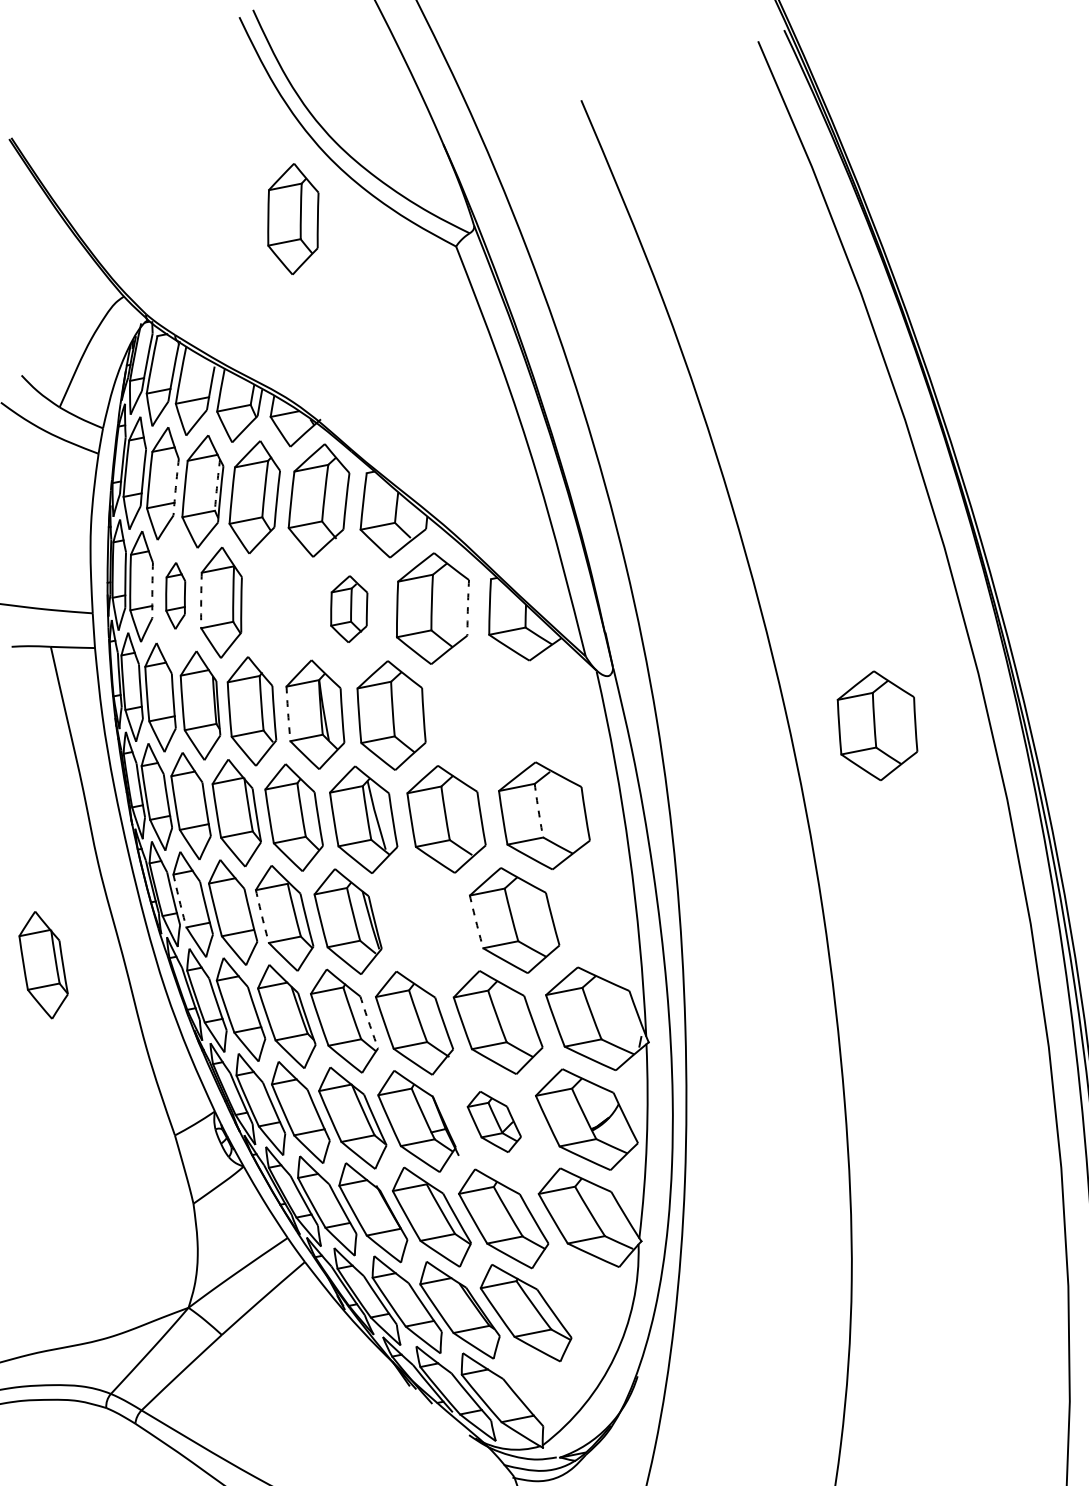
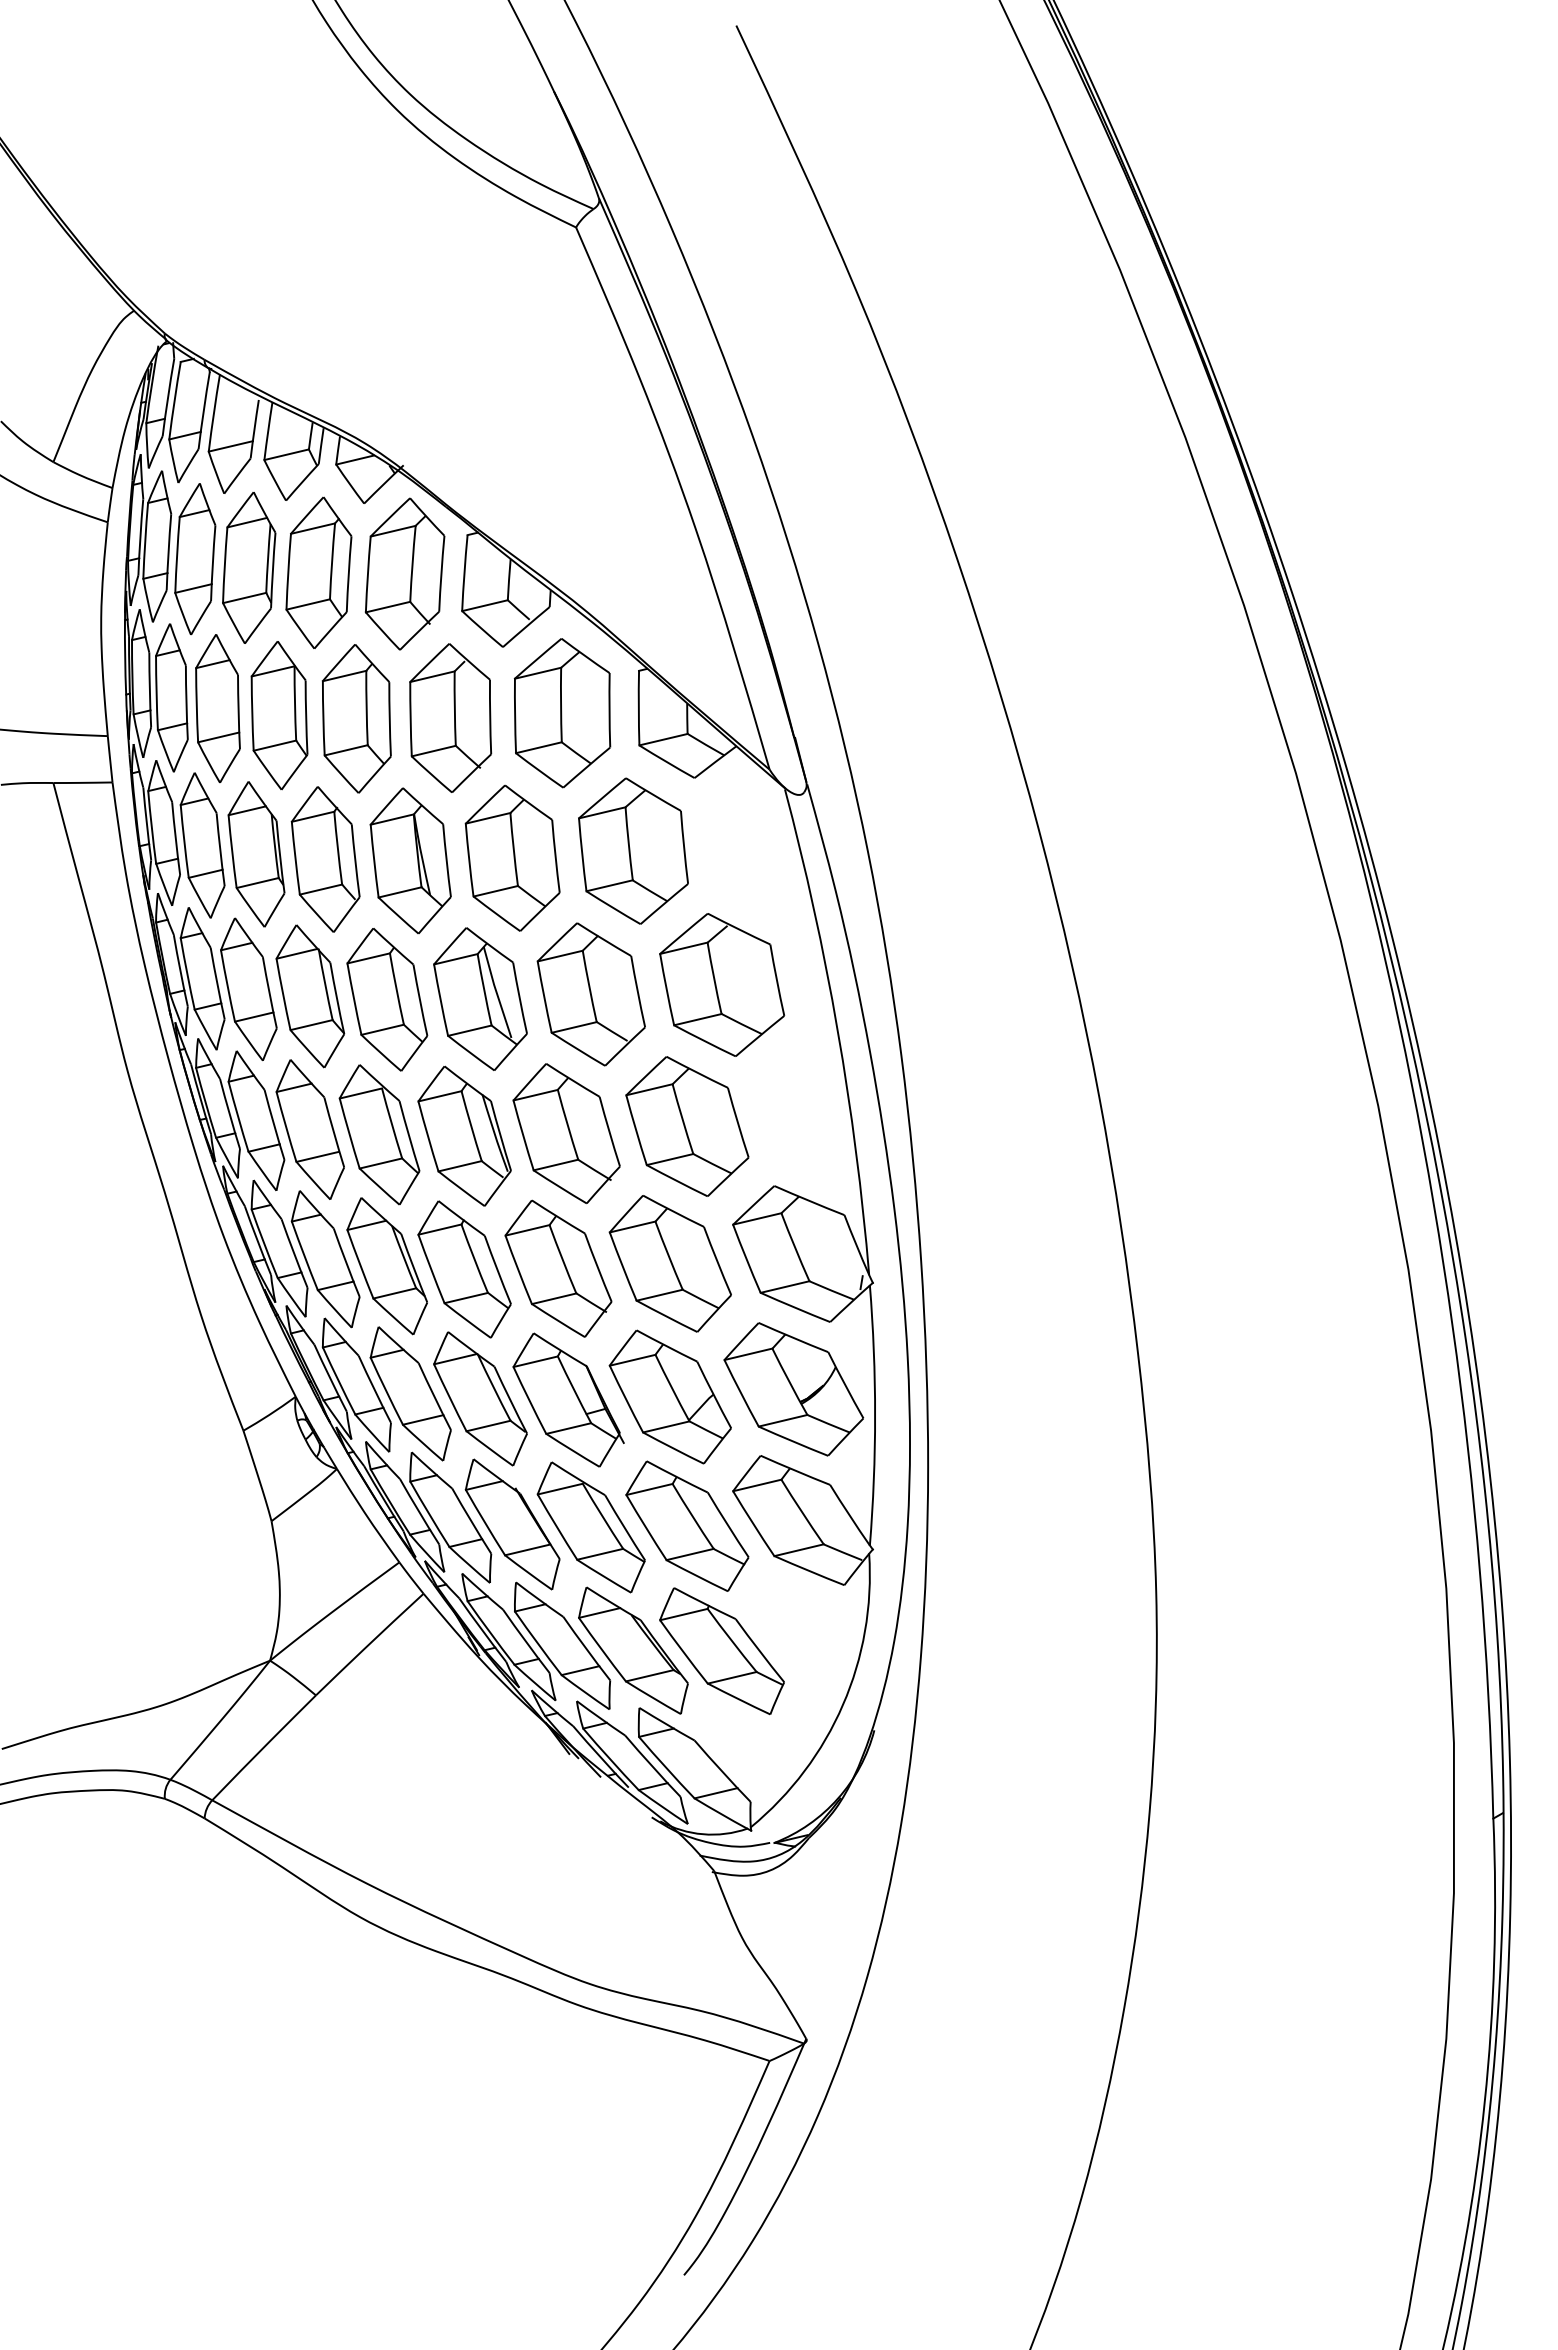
part: (293, 218) -> (356, 718), moved
arc: (217, 485) -> (268, 558), dashed -> solid
arc: (175, 487) -> (212, 563), dashed -> solid
arc: (152, 590) -> (186, 702), dashed -> solid
part: (175, 595) -> (217, 708), size x1.67
arc: (201, 600) -> (252, 713), dashed -> solid
arc: (467, 607) -> (609, 710), dashed -> solid
part: (349, 608) -> (450, 717), size x1.67
arc: (288, 714) -> (374, 861), dashed -> solid
part: (877, 725) -> (633, 850), moved
arc: (538, 810) -> (714, 978), dashed -> solid
arc: (179, 900) -> (238, 1116), dashed -> solid
arc: (262, 916) -> (349, 1133), dashed -> solid
part: (424, 922) -> (566, 1133), added
arc: (476, 922) -> (636, 1130), dashed -> solid
part: (43, 965) -> (59, 1209), removed
arc: (368, 1022) -> (497, 1270), dashed -> solid
part: (493, 1121) -> (669, 1396), size x1.67

